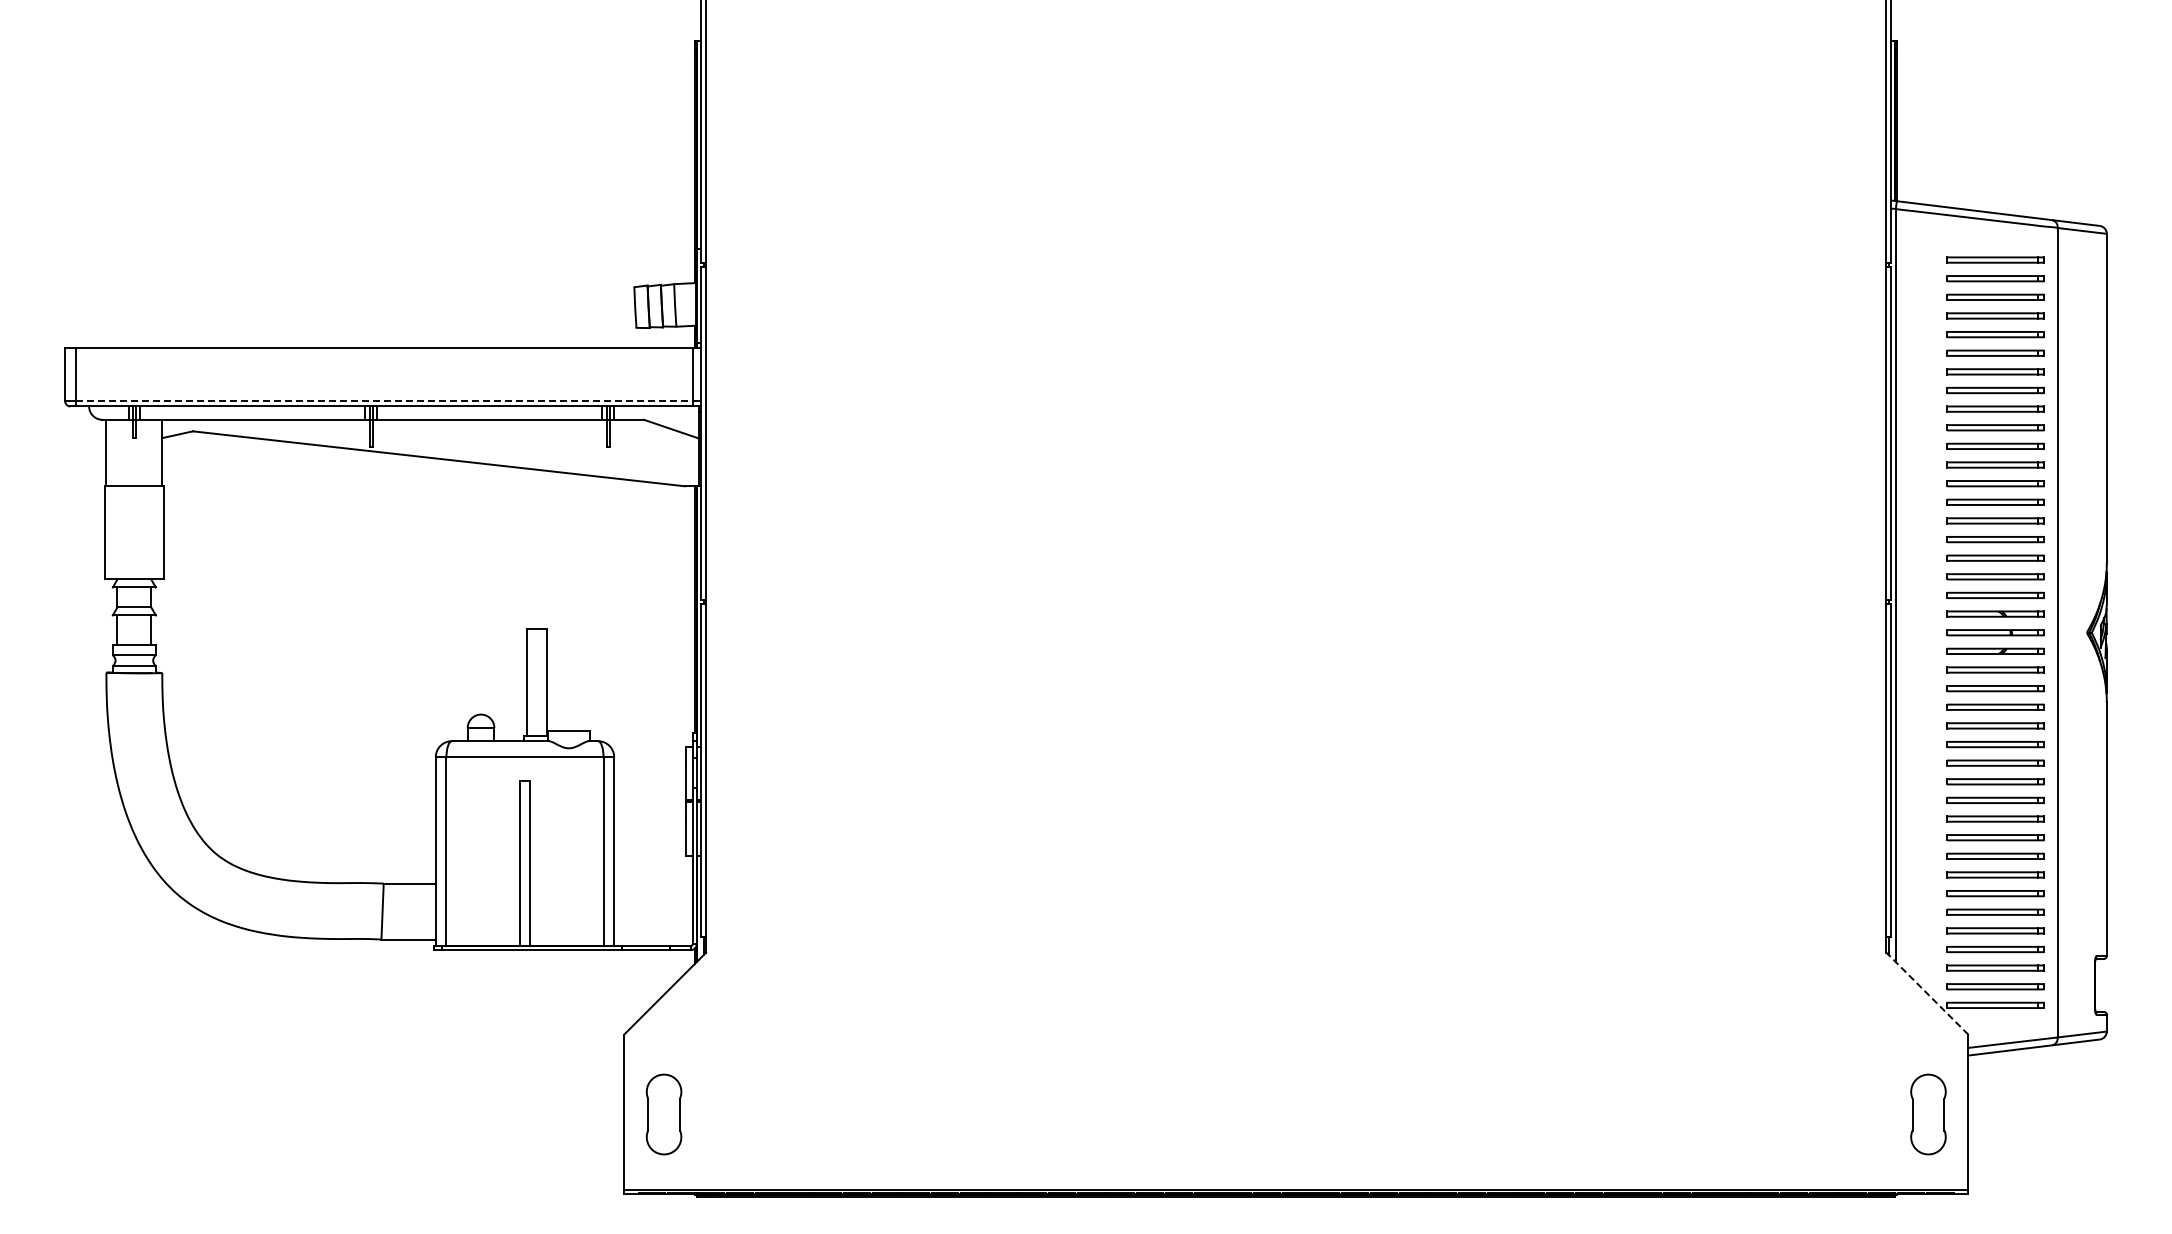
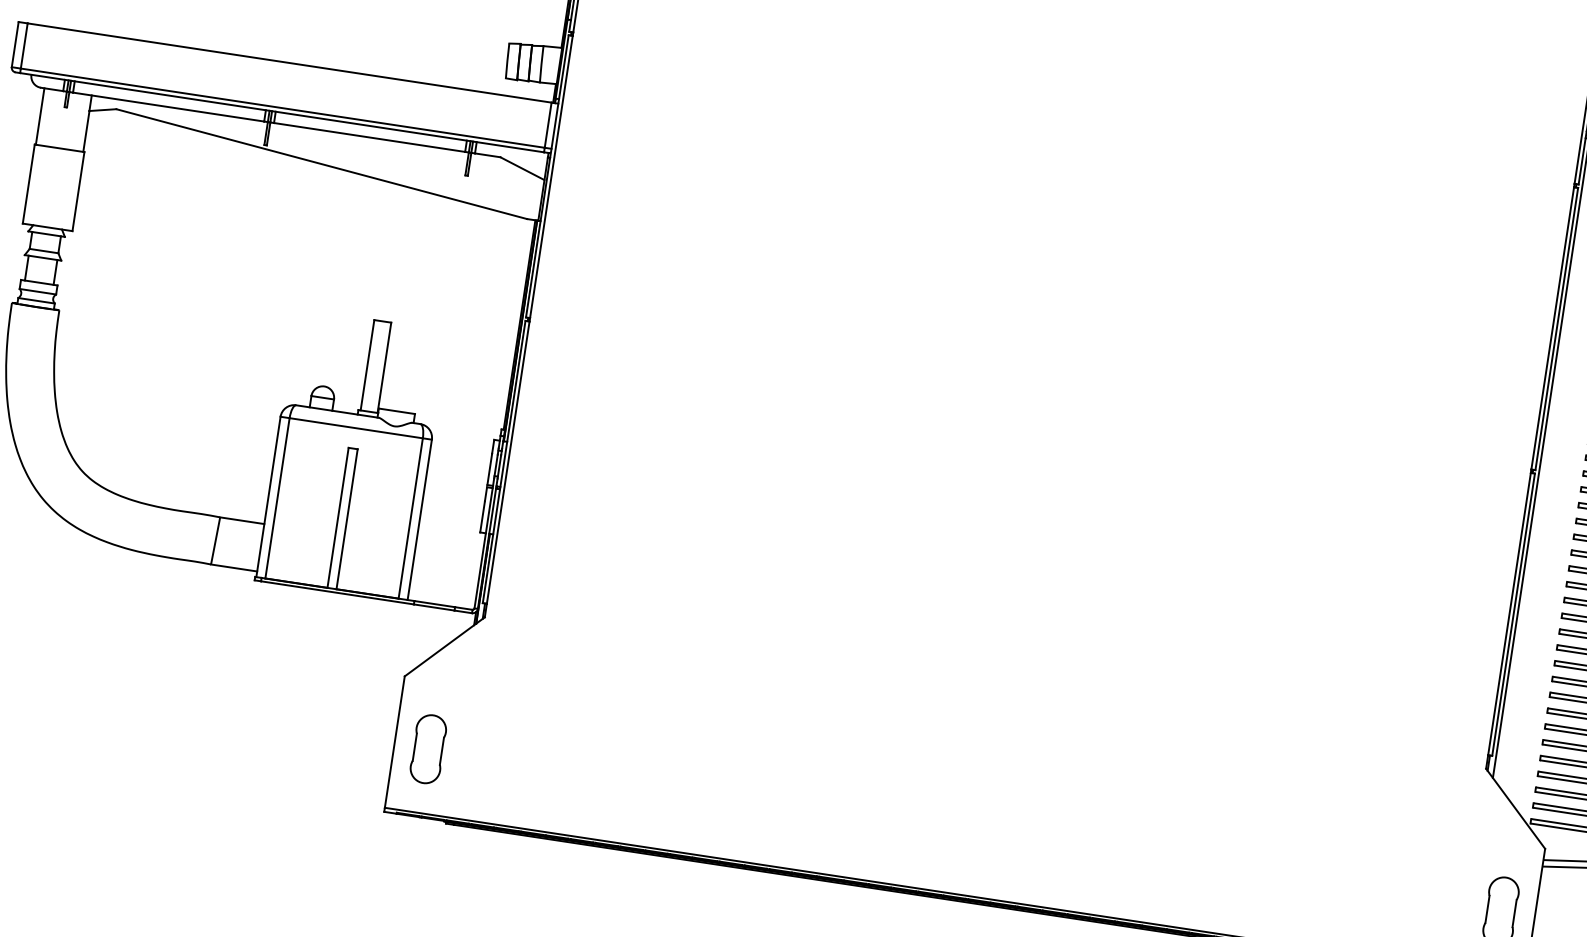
line: (384, 401) -> (282, 108), dashed -> solid
line: (1927, 993) -> (1515, 808), dashed -> solid

